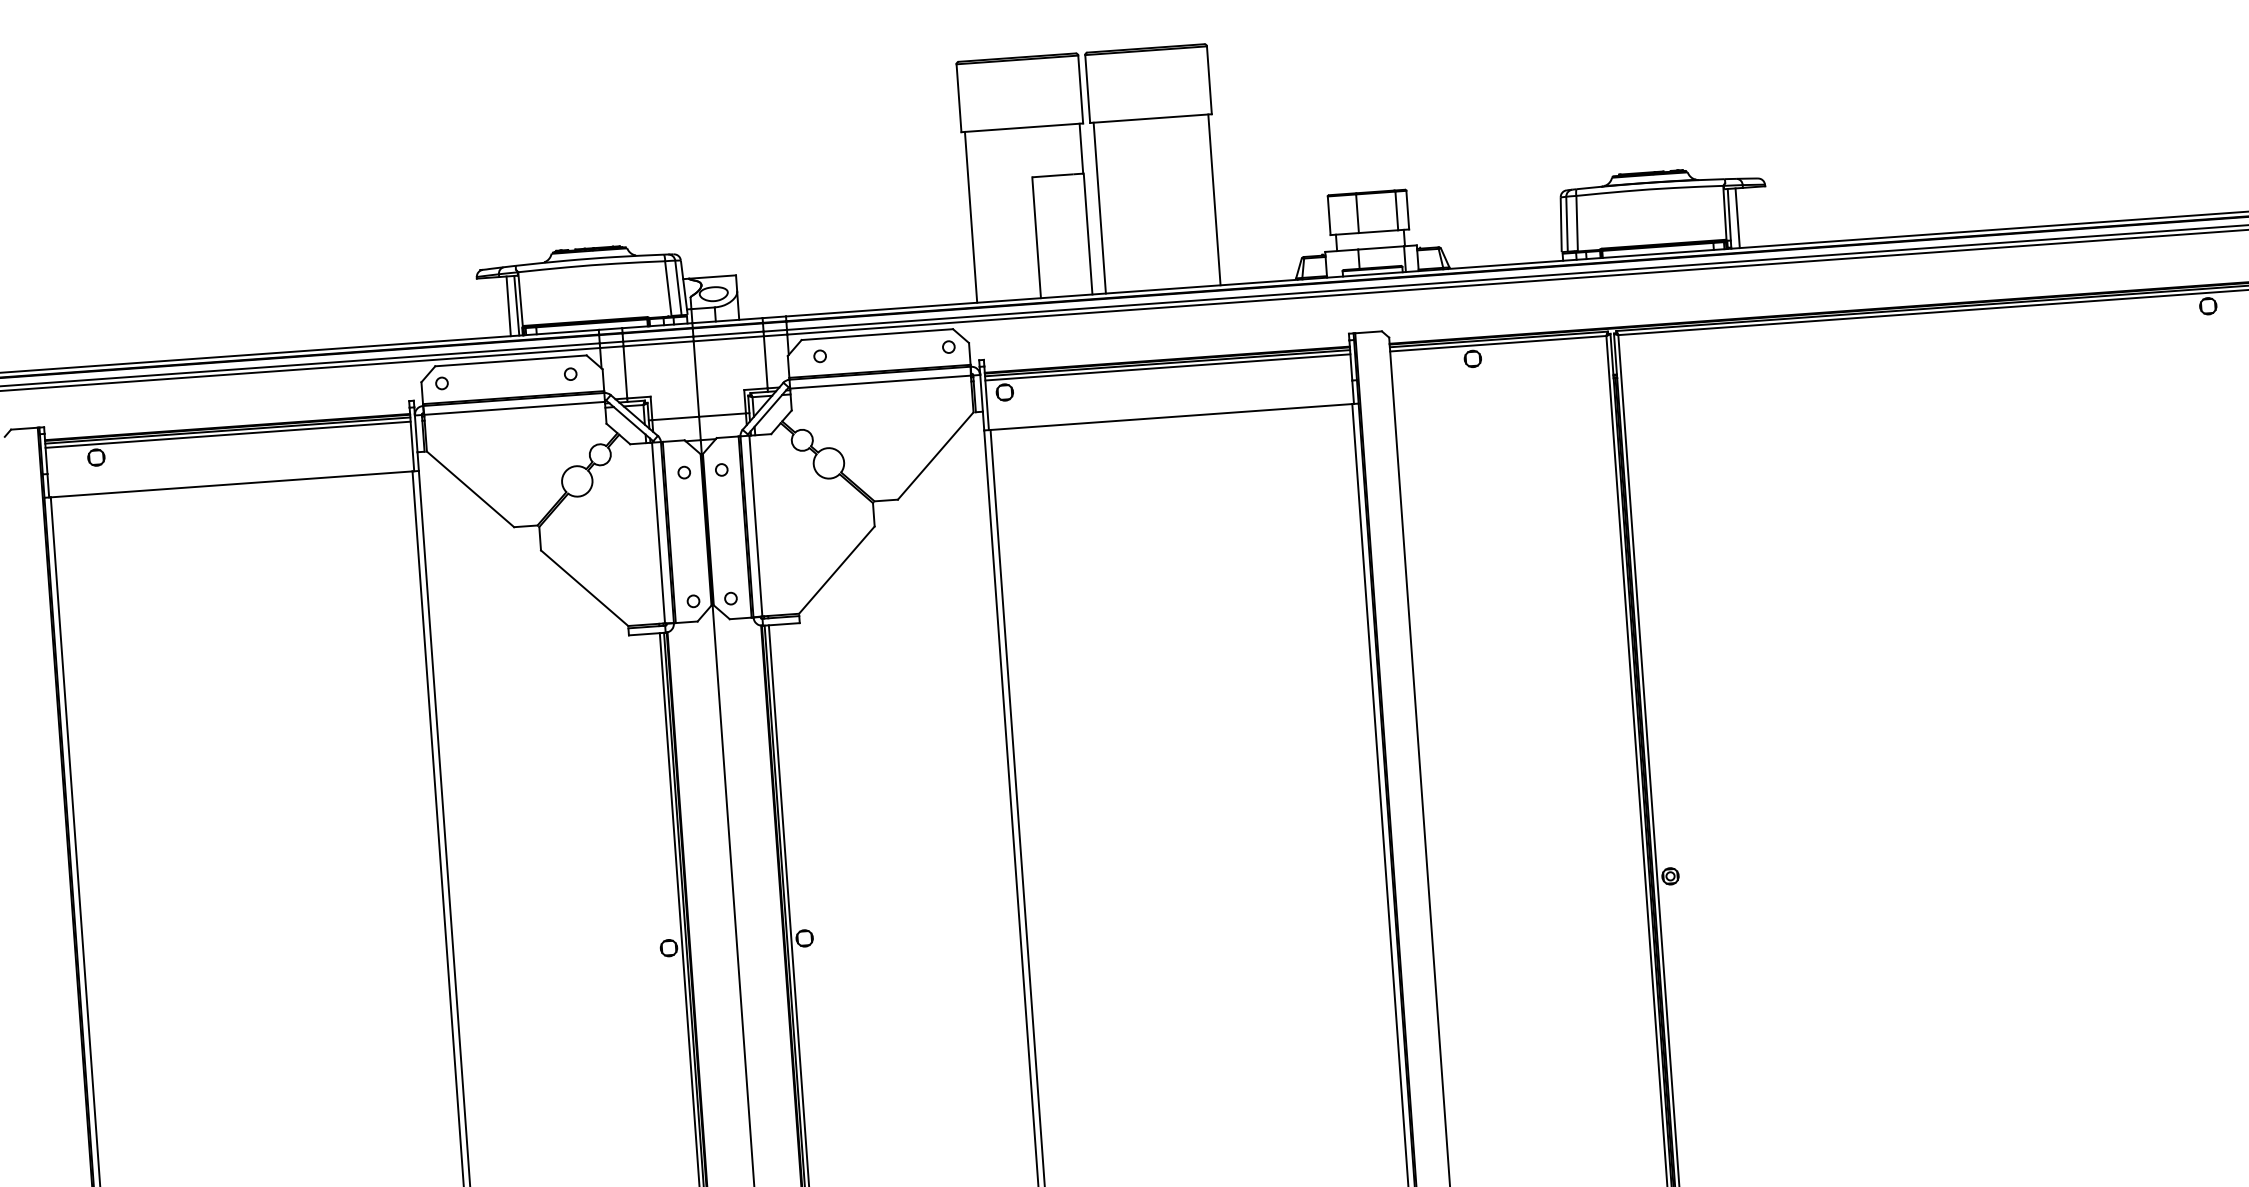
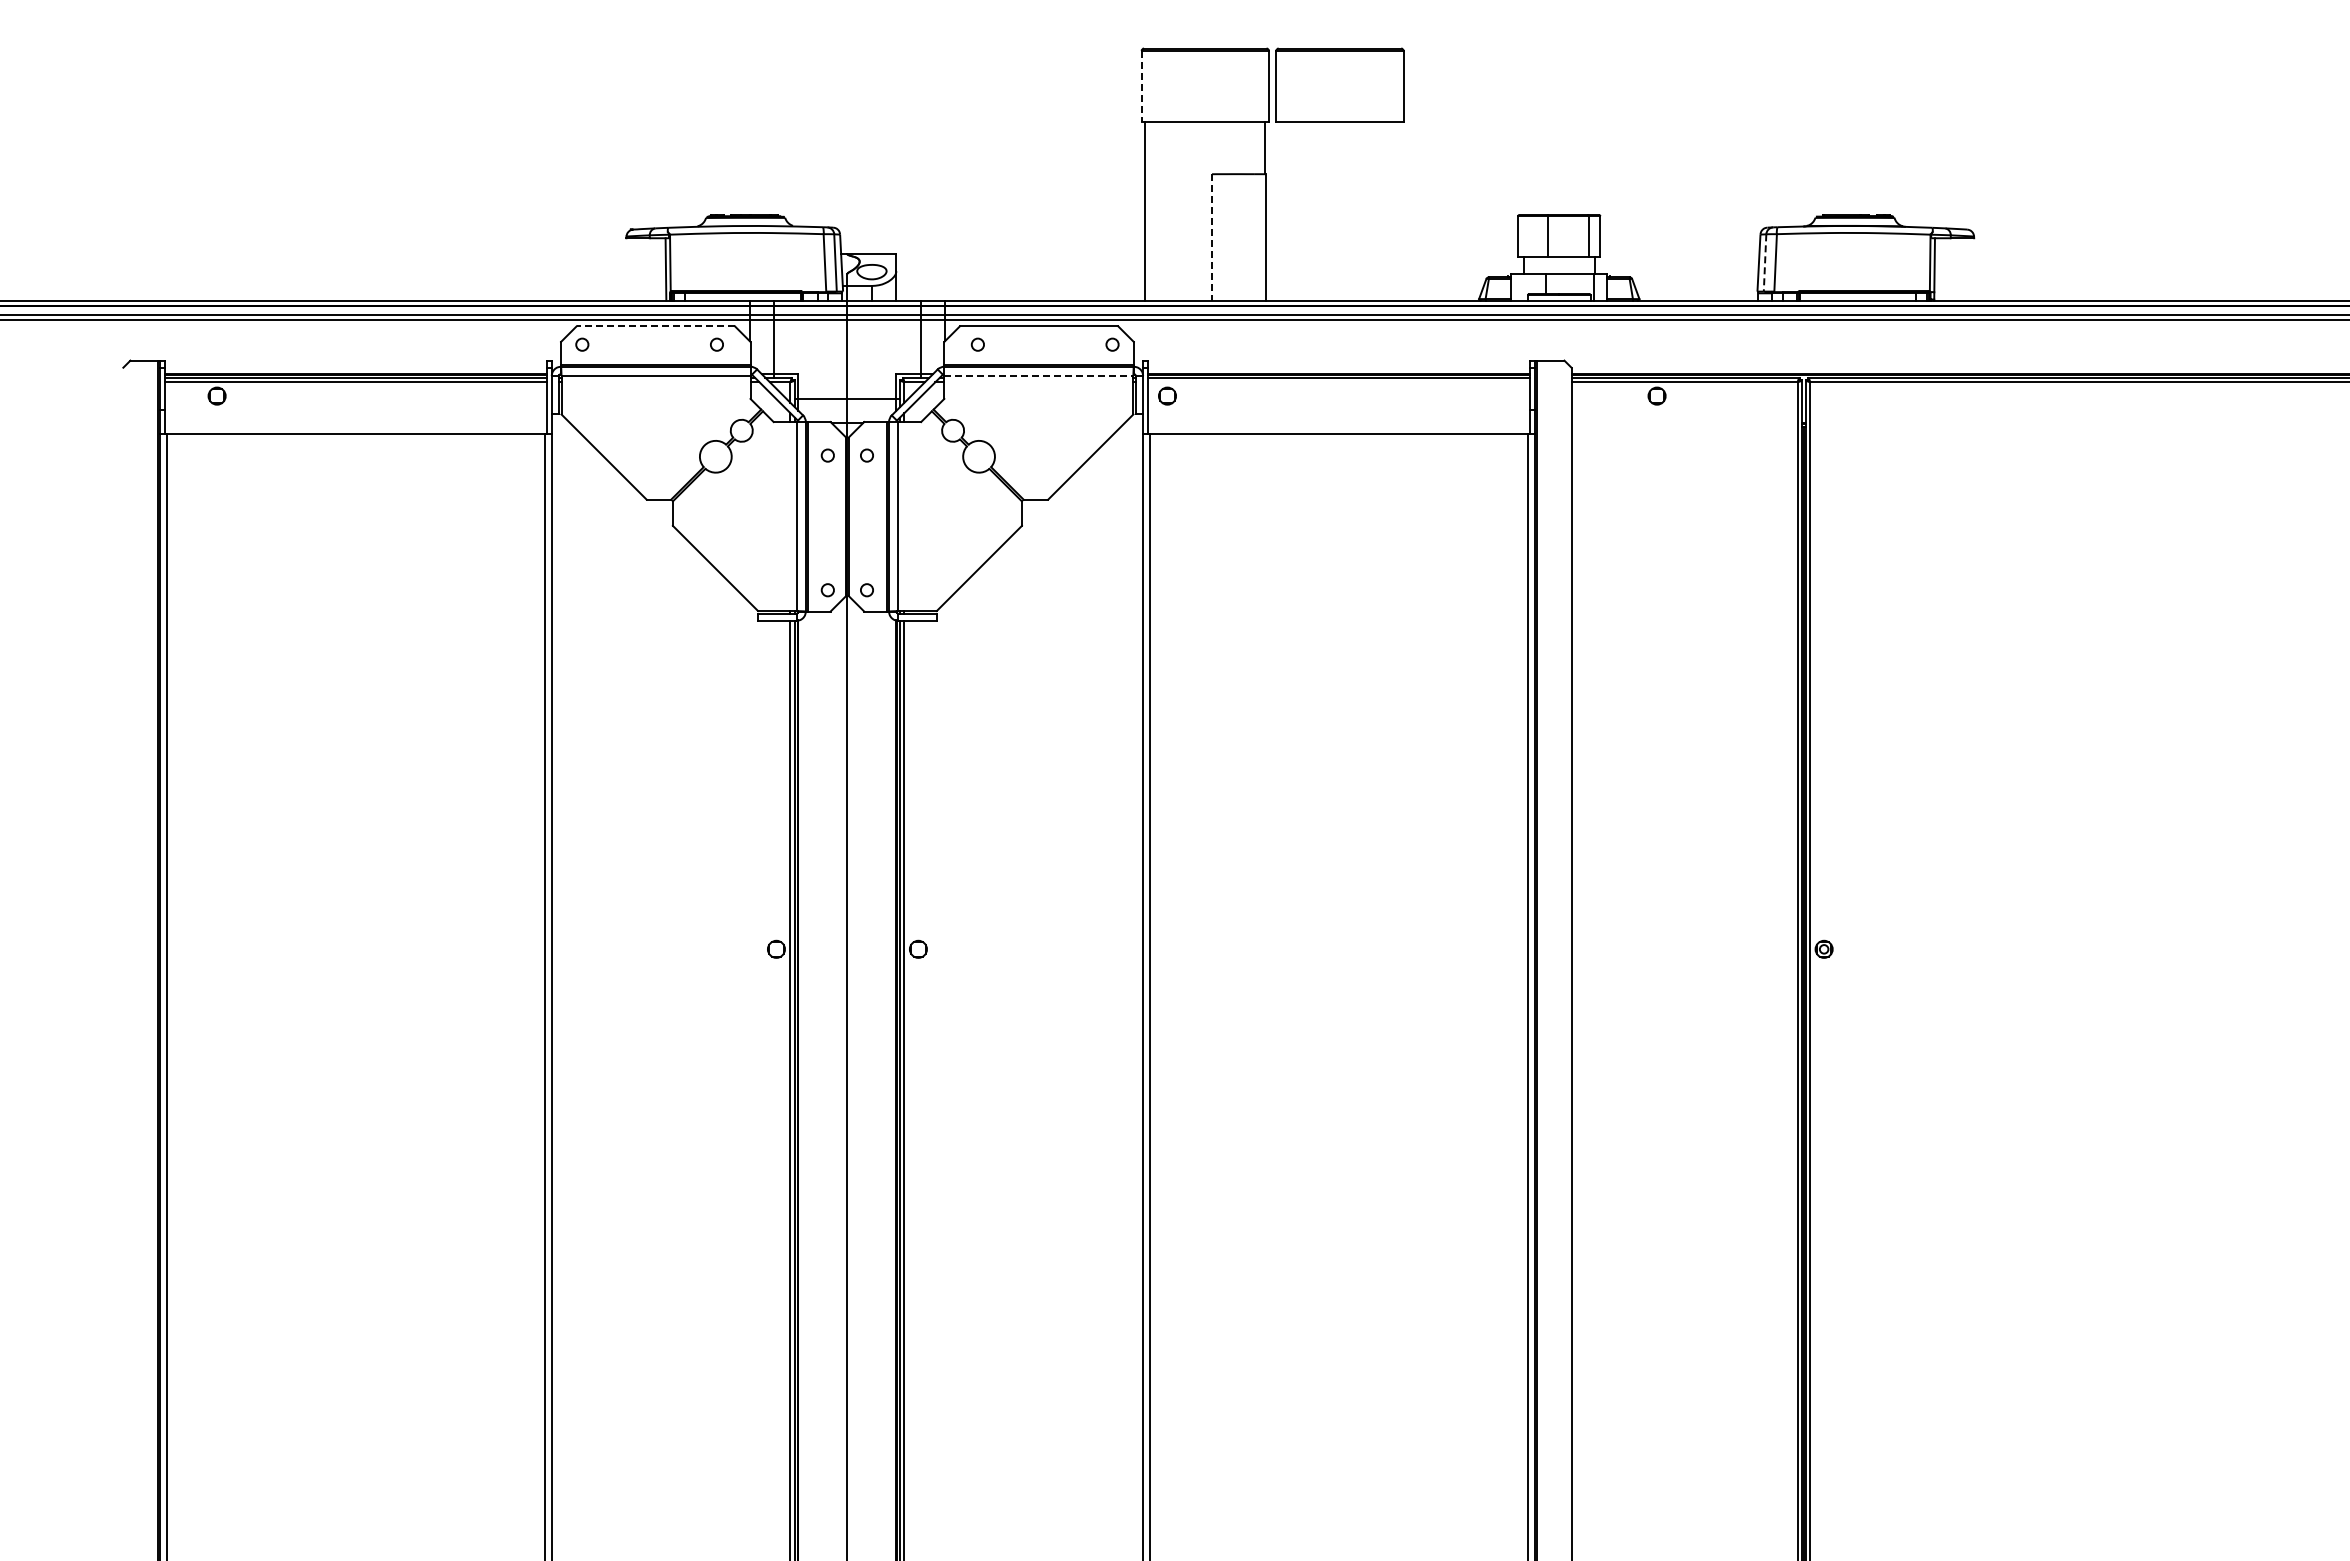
line: (958, 98) -> (1141, 86), solid -> dashed
line: (1213, 199) -> (1399, 210), removed
line: (1099, 207) -> (1279, 210), removed
line: (1738, 218) -> (1943, 269), removed
line: (1567, 223) -> (1765, 262), solid -> dashed
line: (1037, 237) -> (1212, 237), solid -> dashed
line: (508, 306) -> (657, 269), removed
line: (510, 361) -> (655, 326), solid -> dashed
line: (1167, 367) -> (1338, 382), removed
line: (880, 382) -> (1038, 376), solid -> dashed

